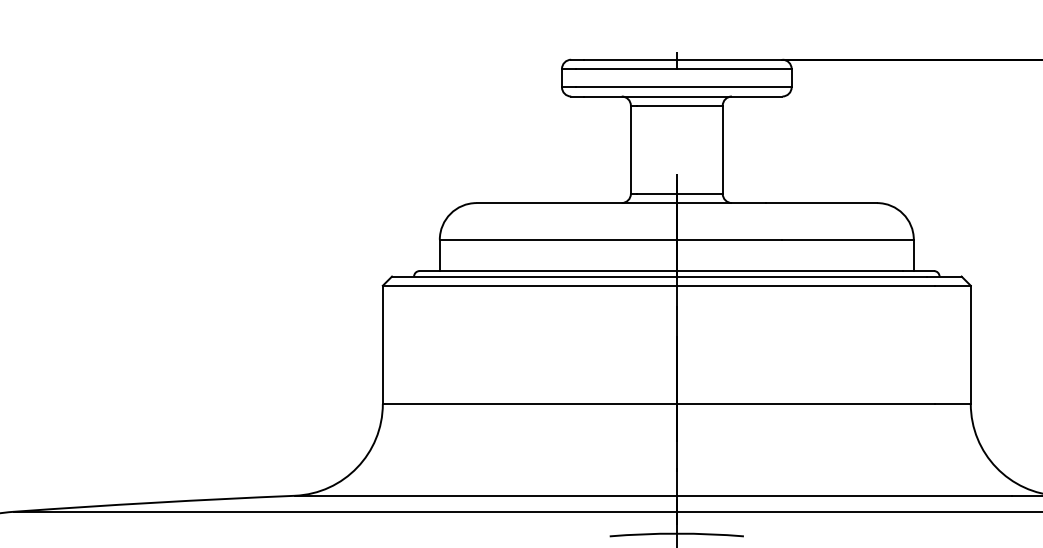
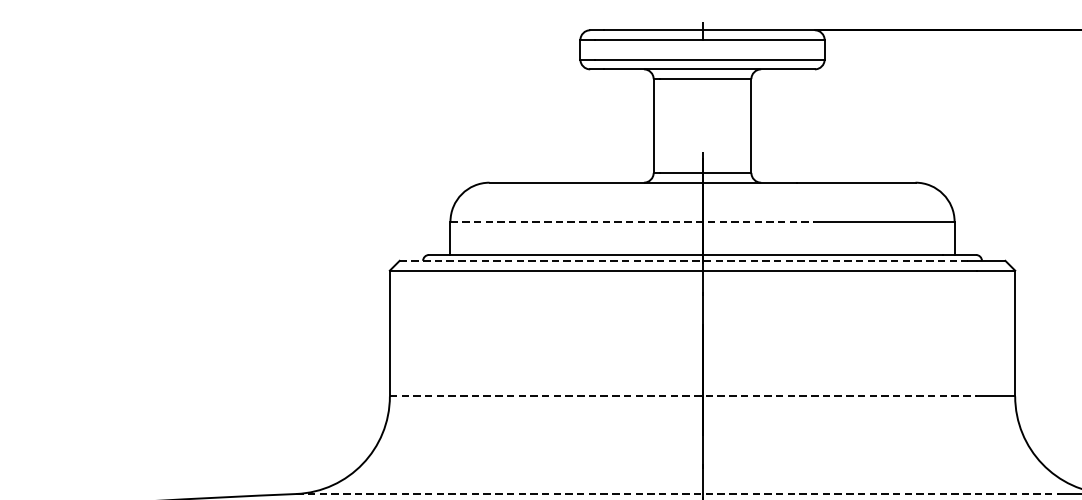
line: (611, 239) -> (633, 221), solid -> dashed
line: (659, 276) -> (684, 260), solid -> dashed
line: (658, 404) -> (683, 396), solid -> dashed
line: (653, 495) -> (677, 493), solid -> dashed

